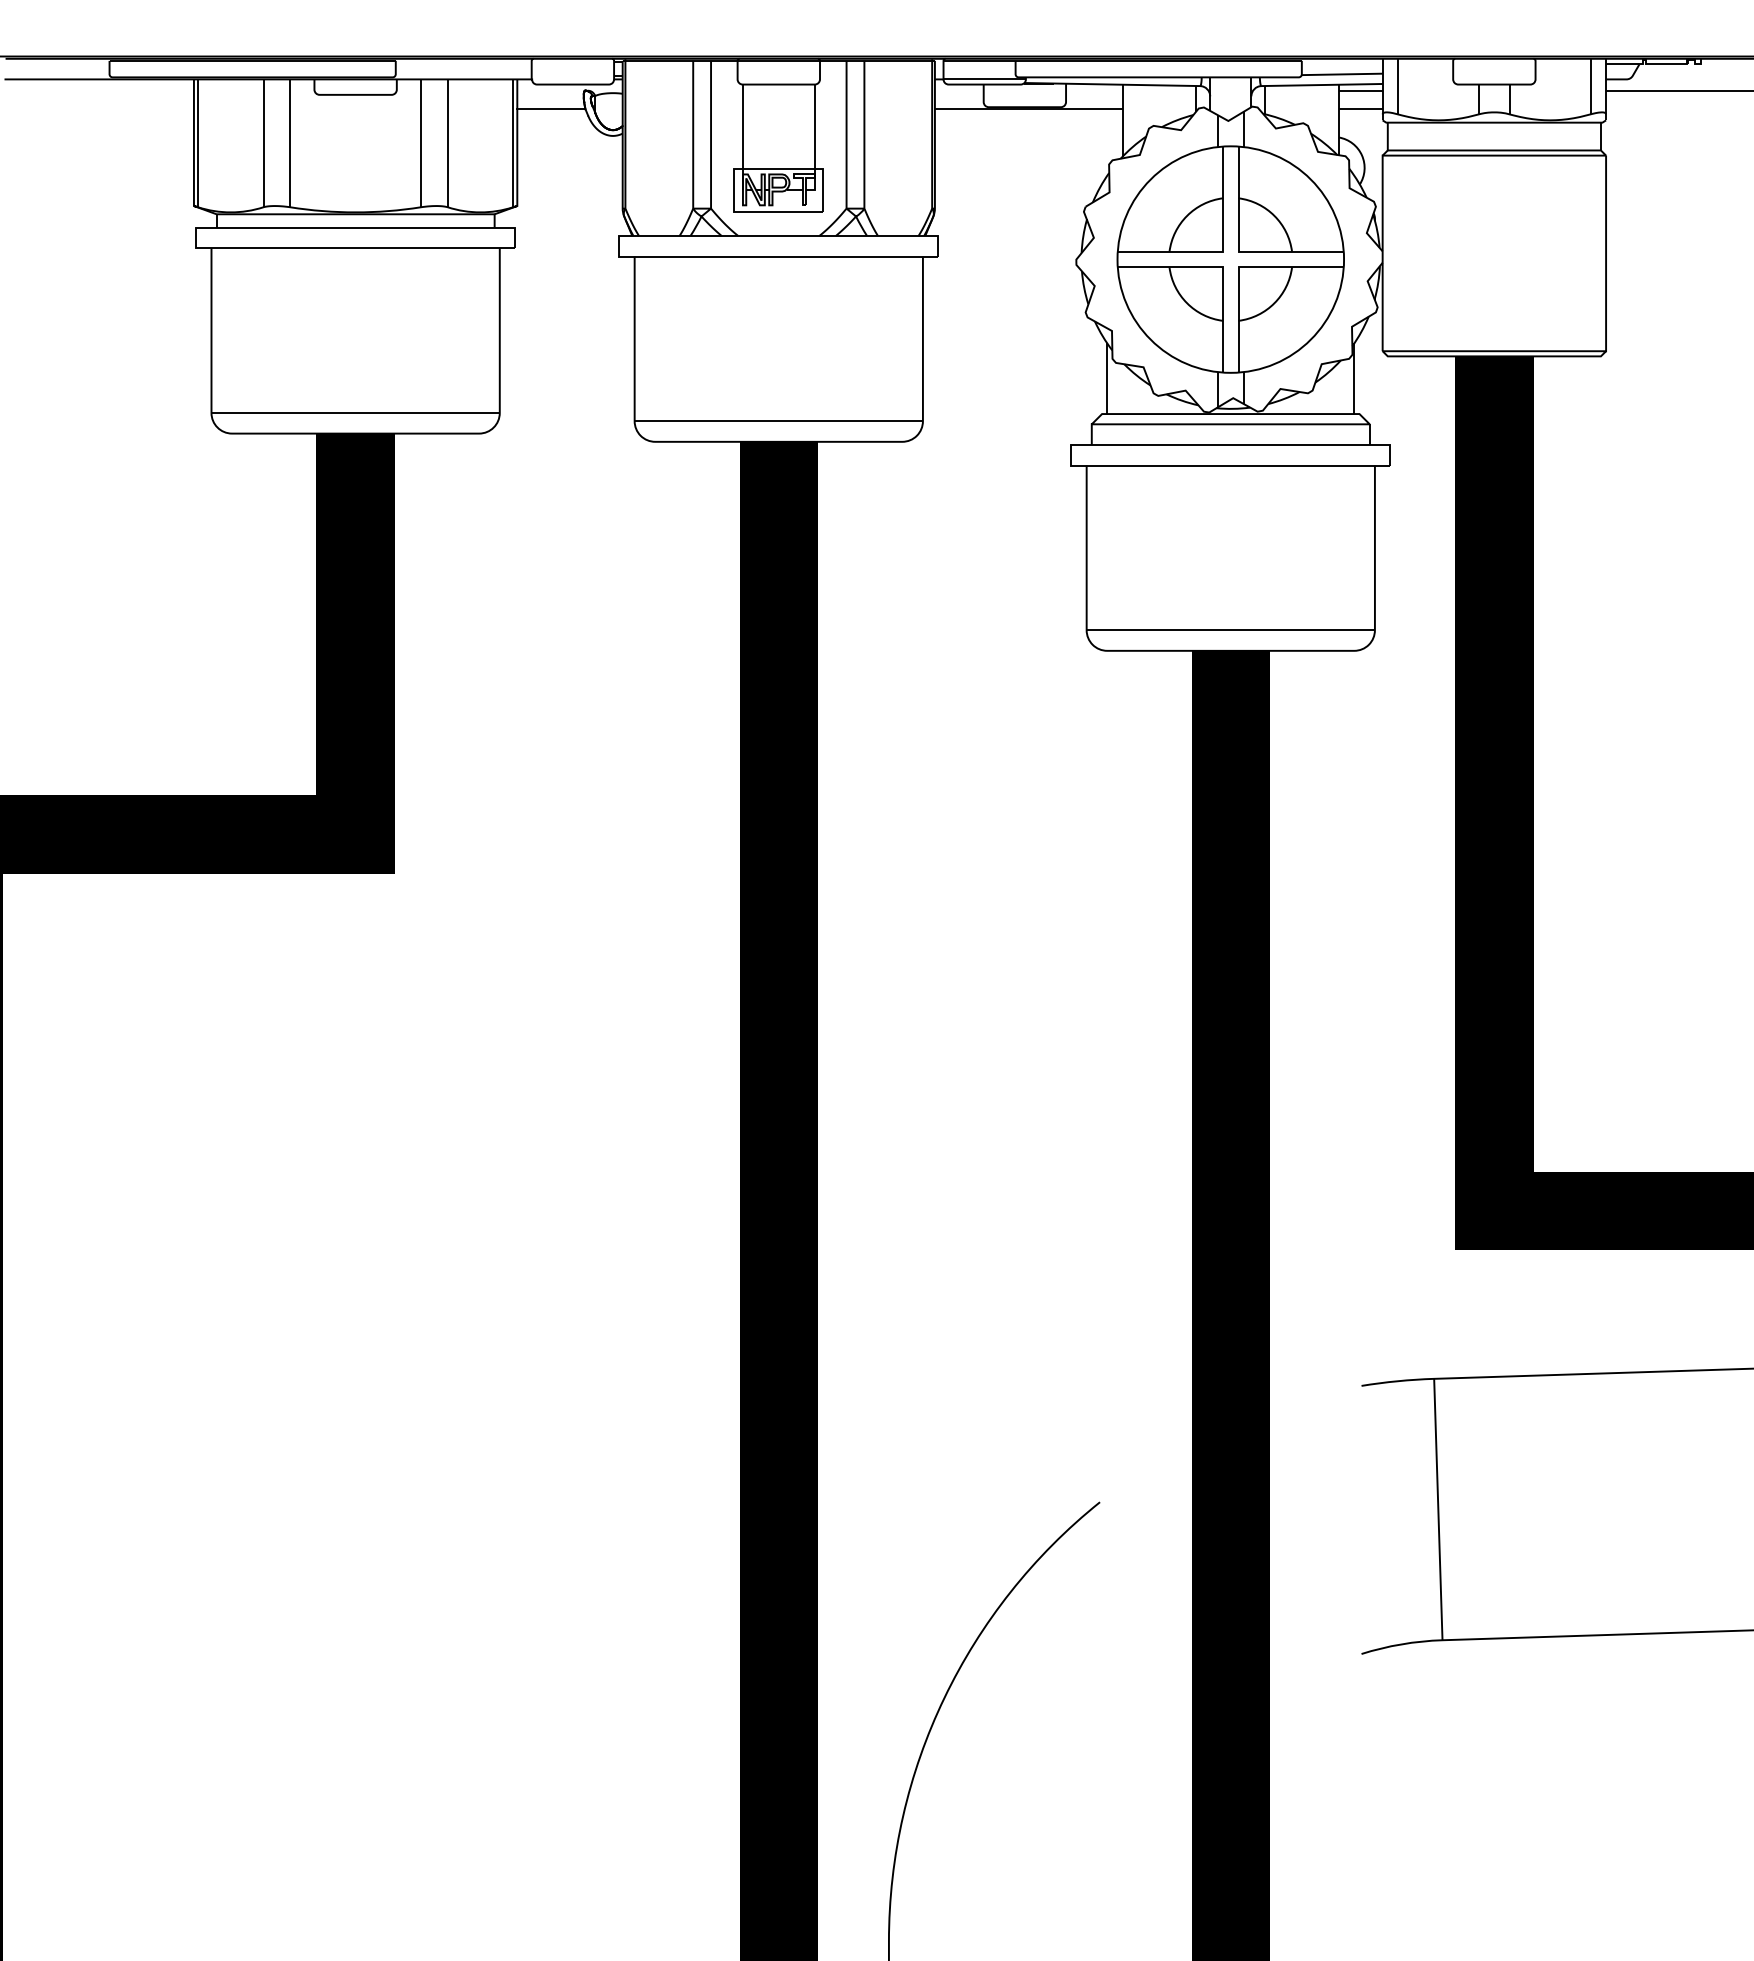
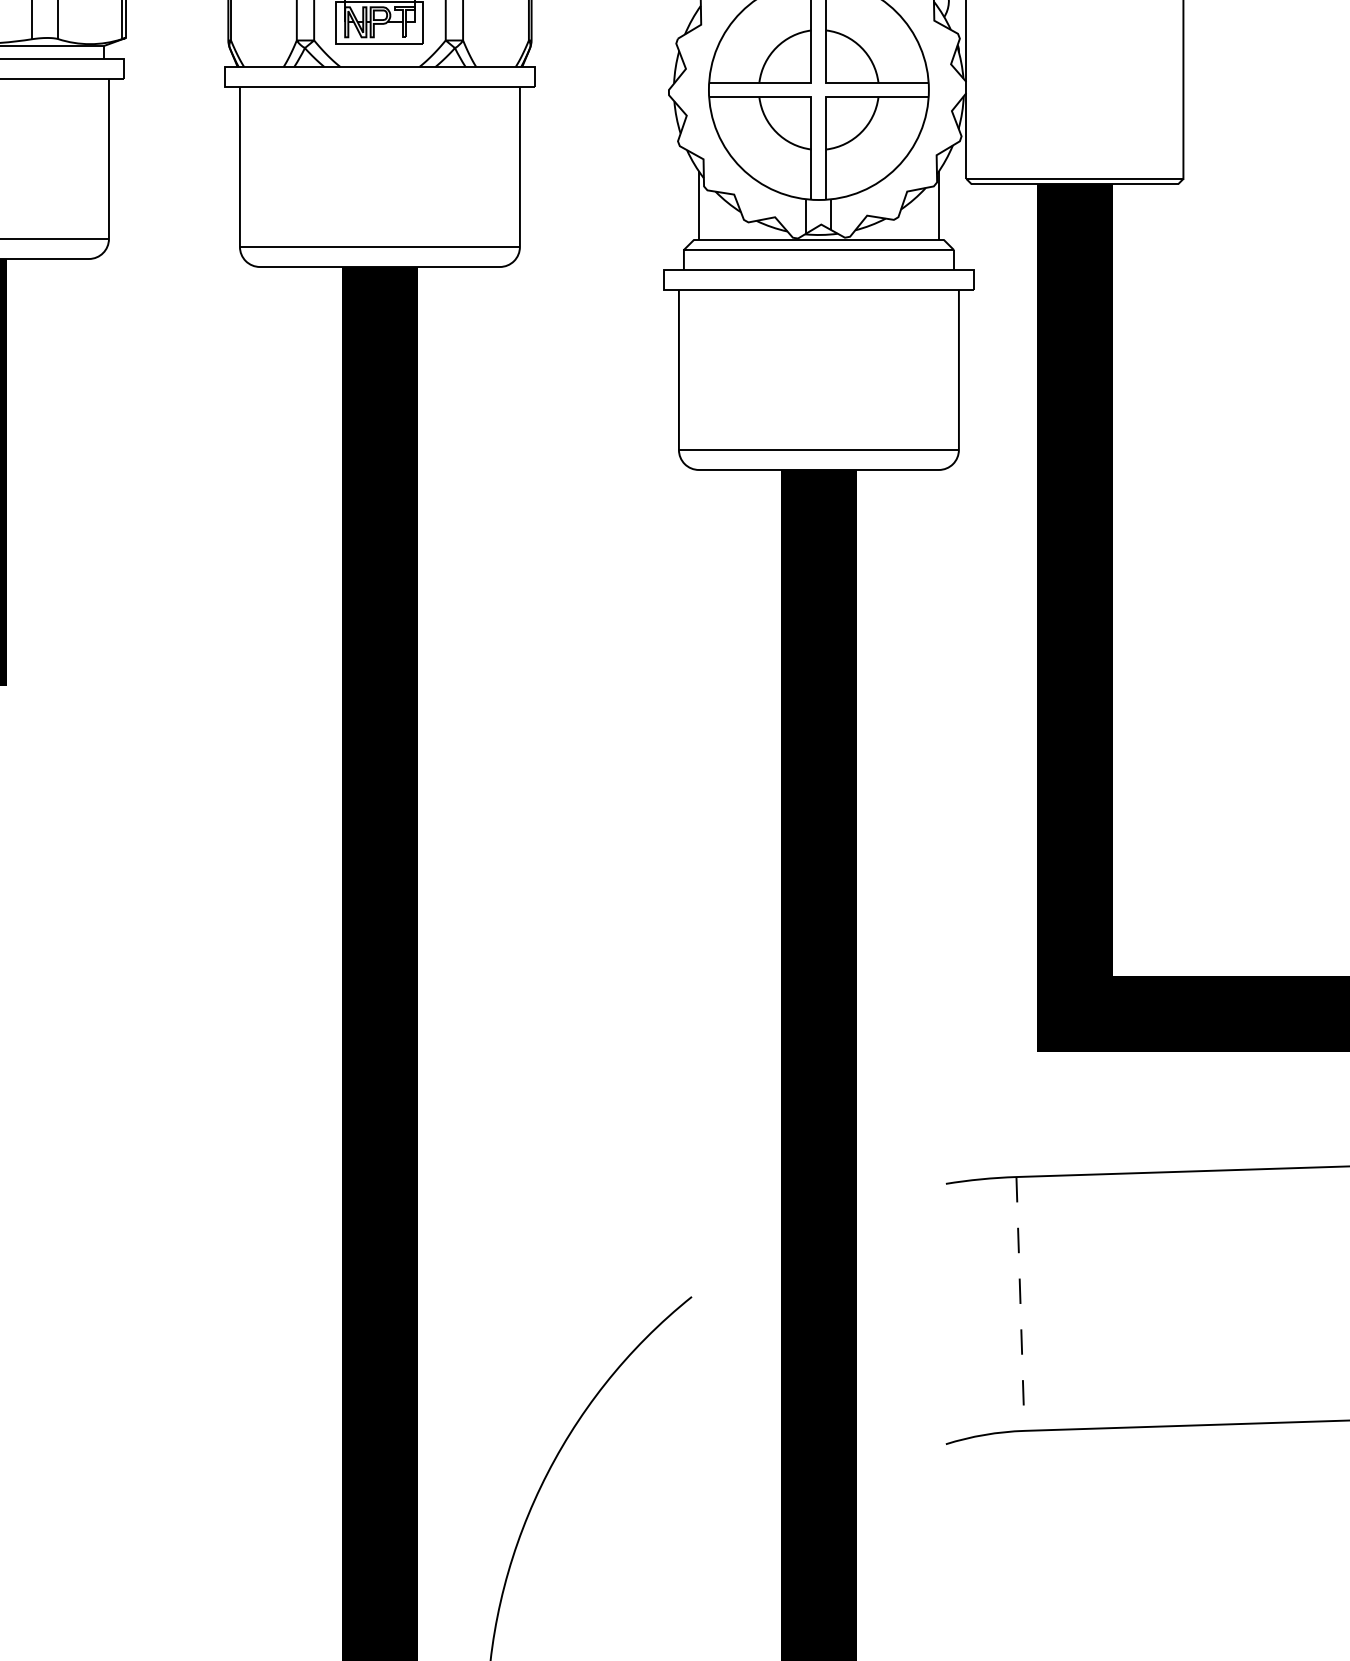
line: (1438, 1509) -> (1020, 1303), solid -> dashed

